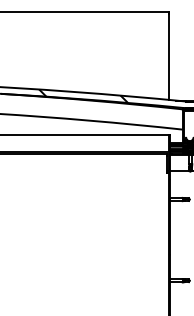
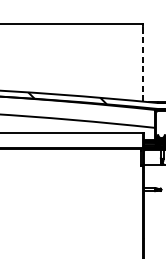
line: (169, 56) -> (143, 63), solid -> dashed

